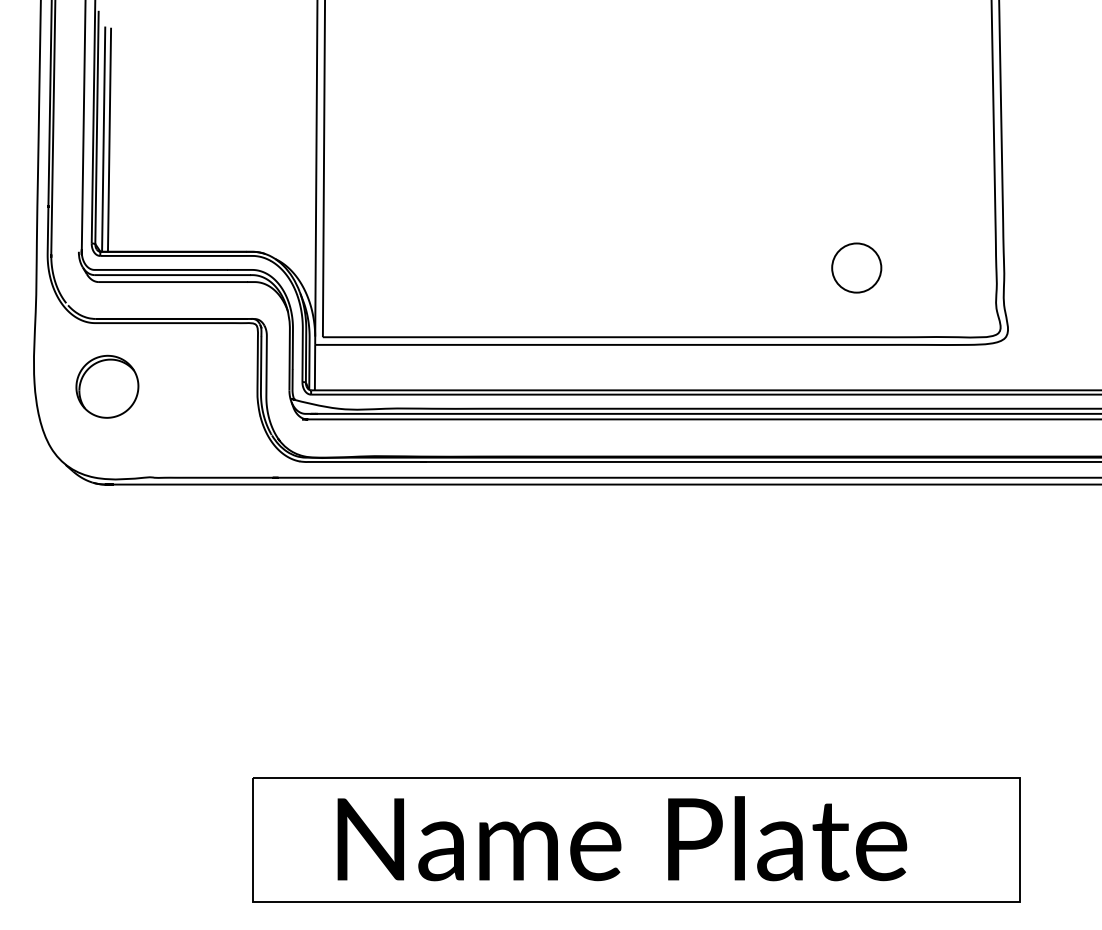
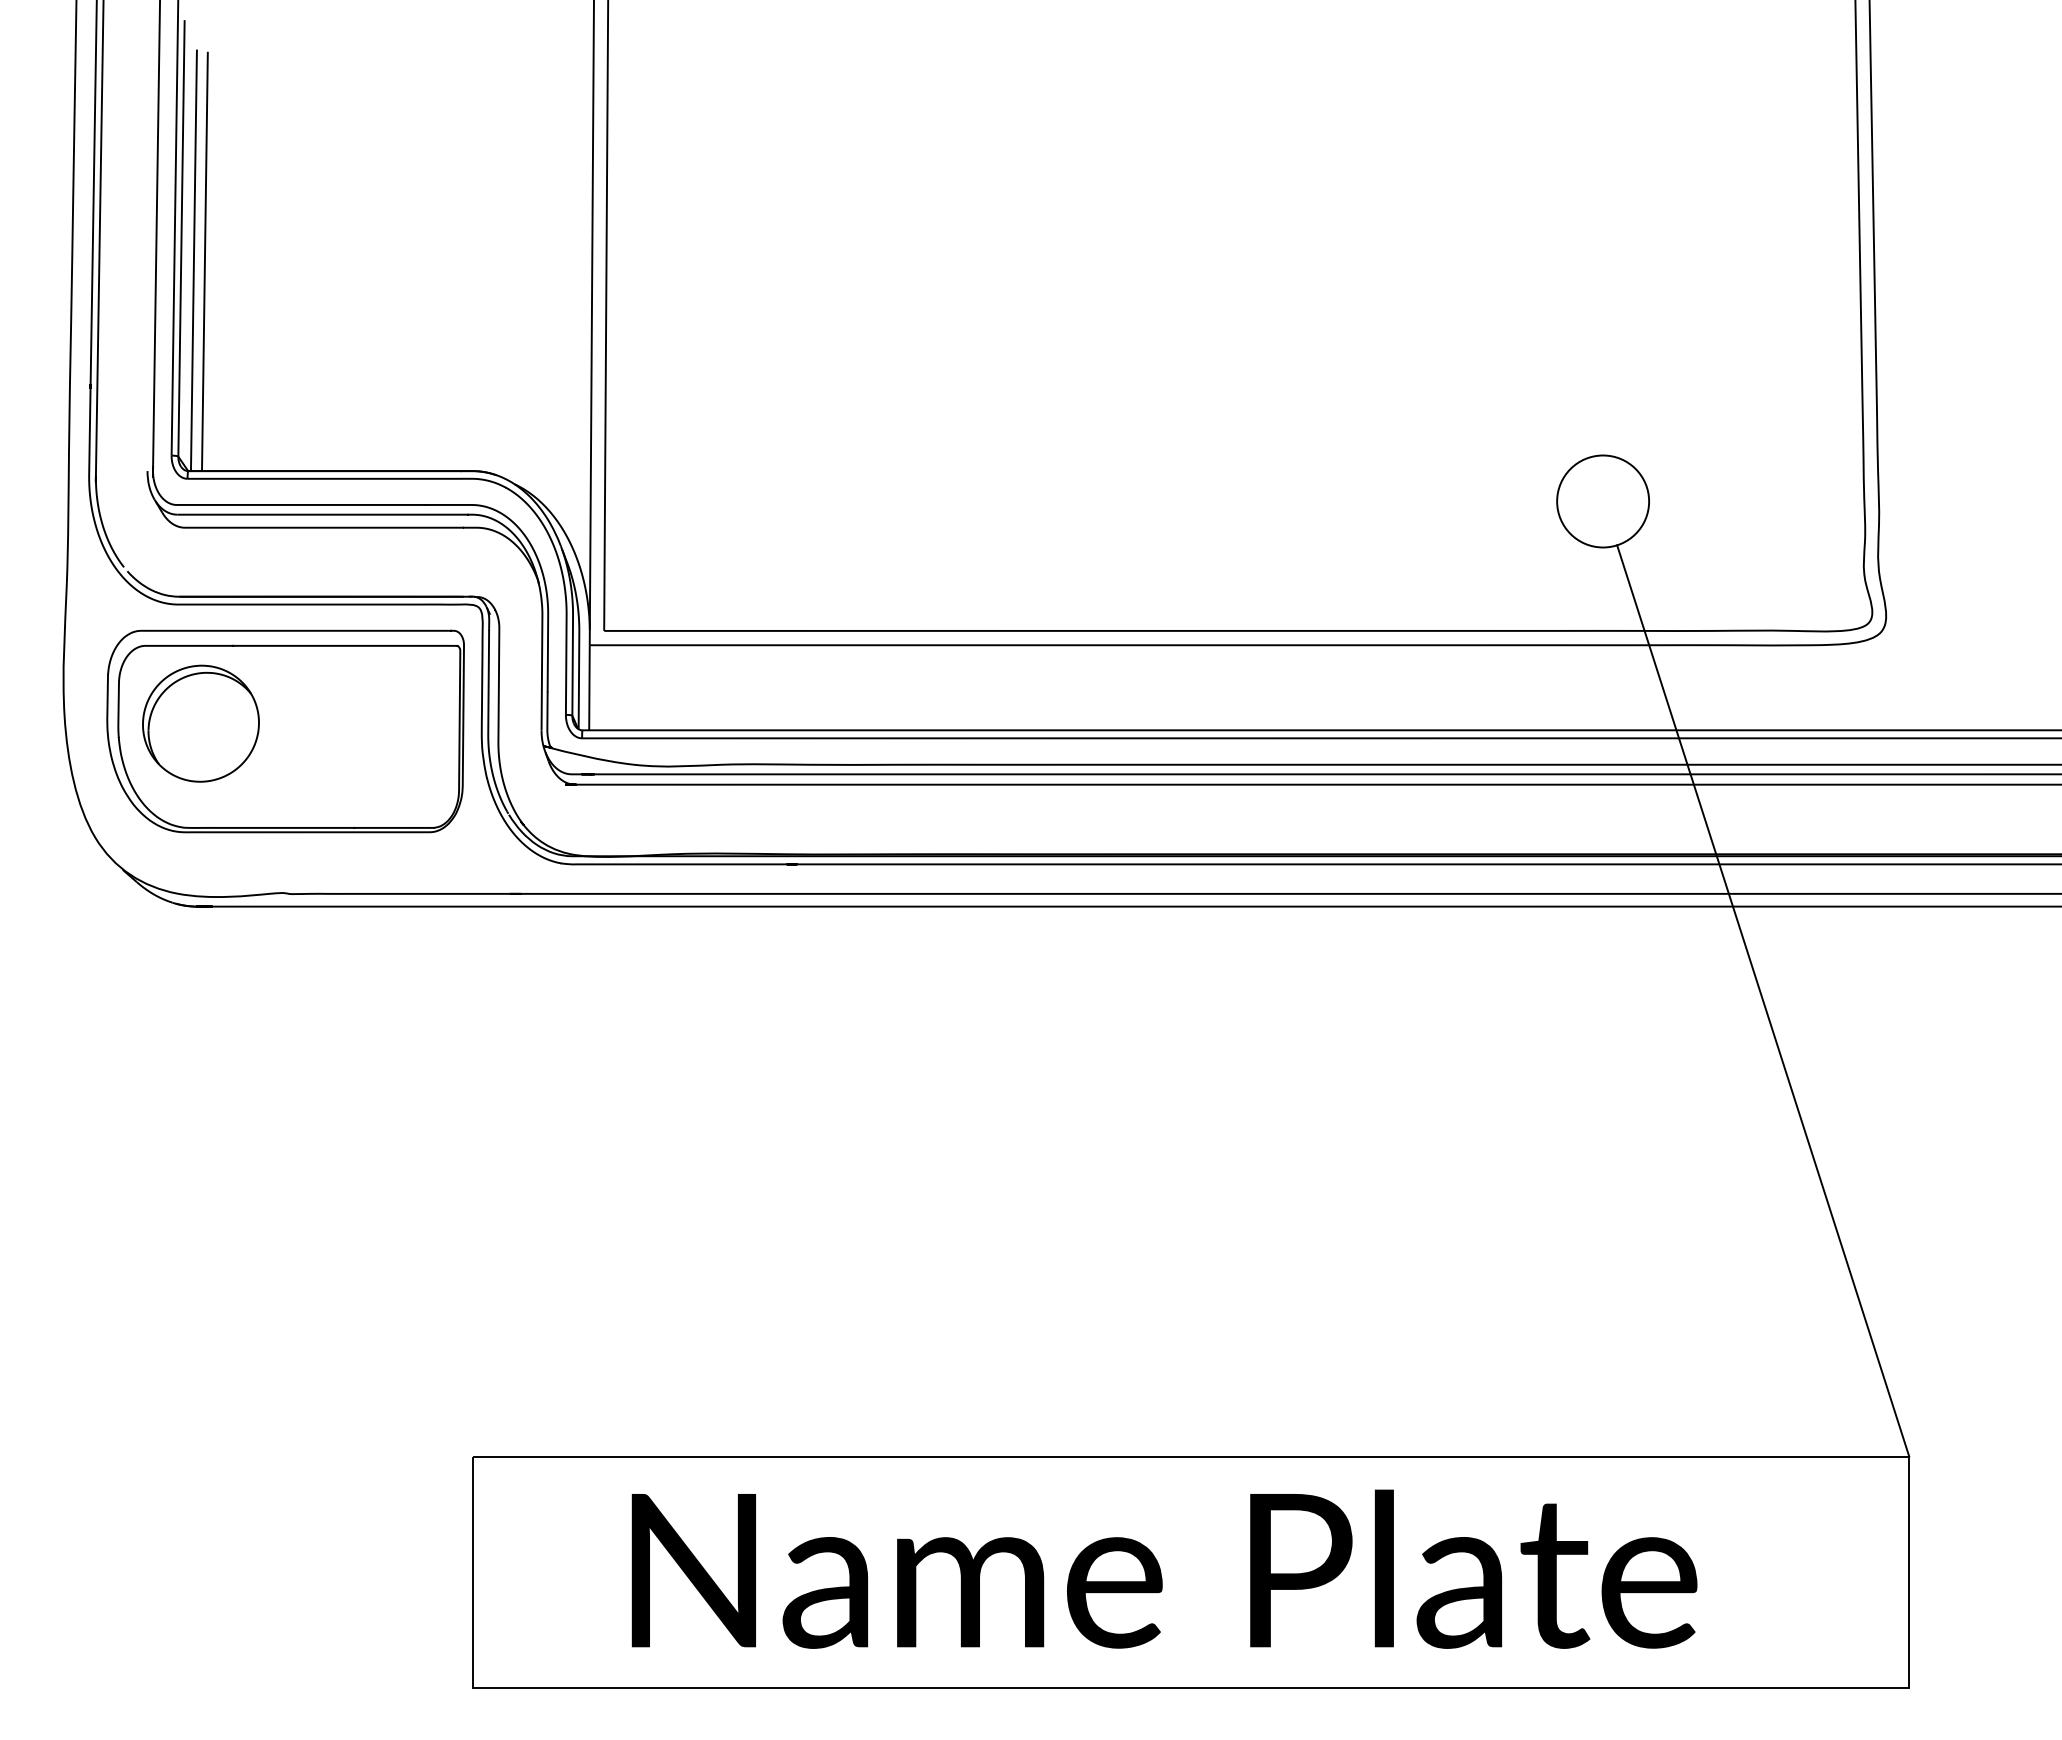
part: (152, 390) -> (285, 730), added
line: (942, 534) -> (1763, 1000), added

